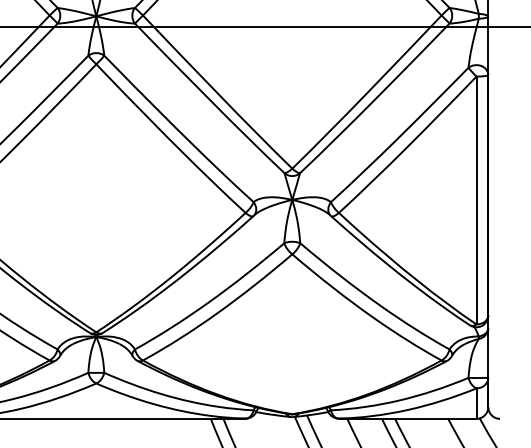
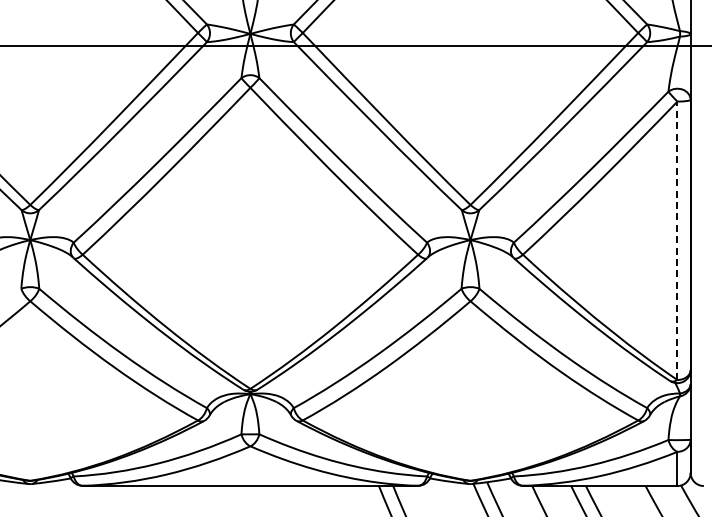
line: (476, 200) -> (677, 240), solid -> dashed

